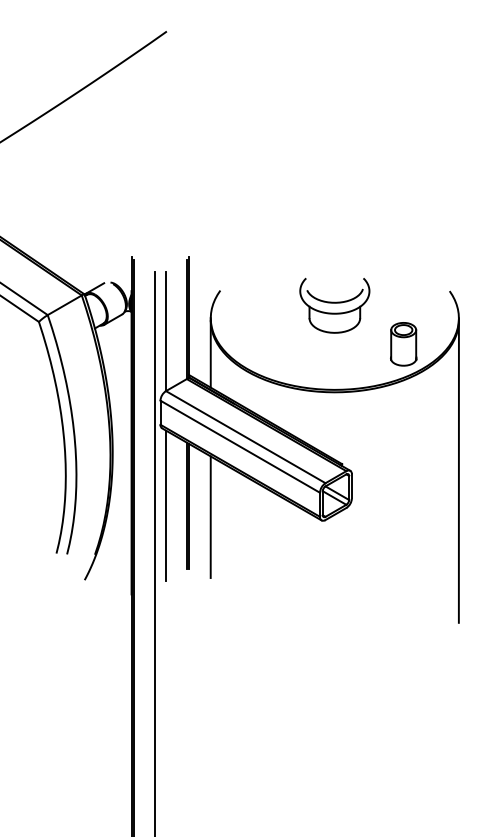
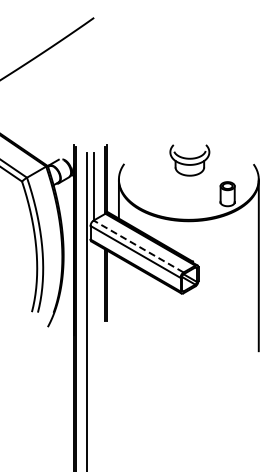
part: (334, 305) -> (189, 160), moved
line: (245, 437) -> (138, 246), solid -> dashed
line: (165, 504) -> (93, 284), removed
line: (210, 516) -> (118, 291), removed

